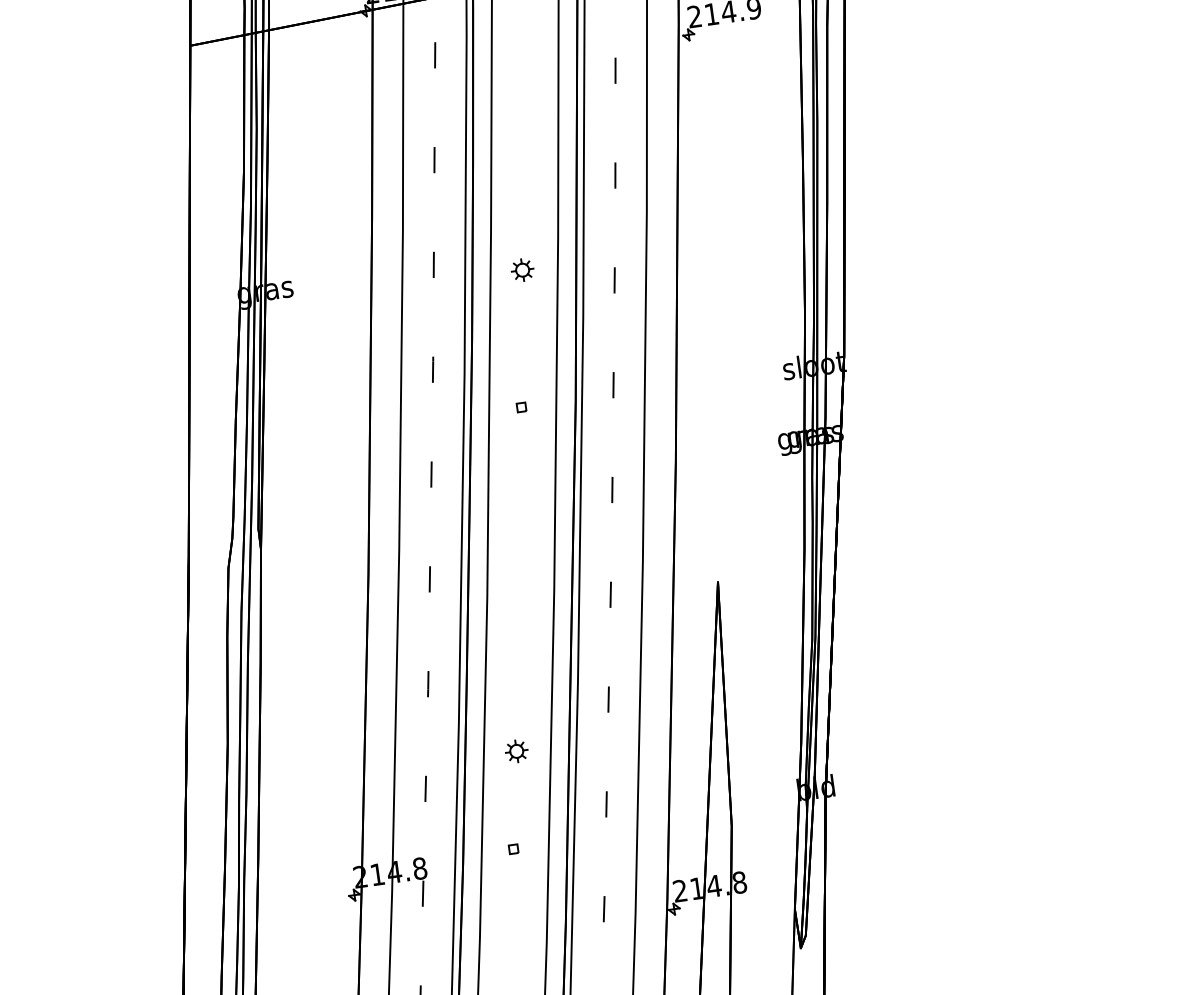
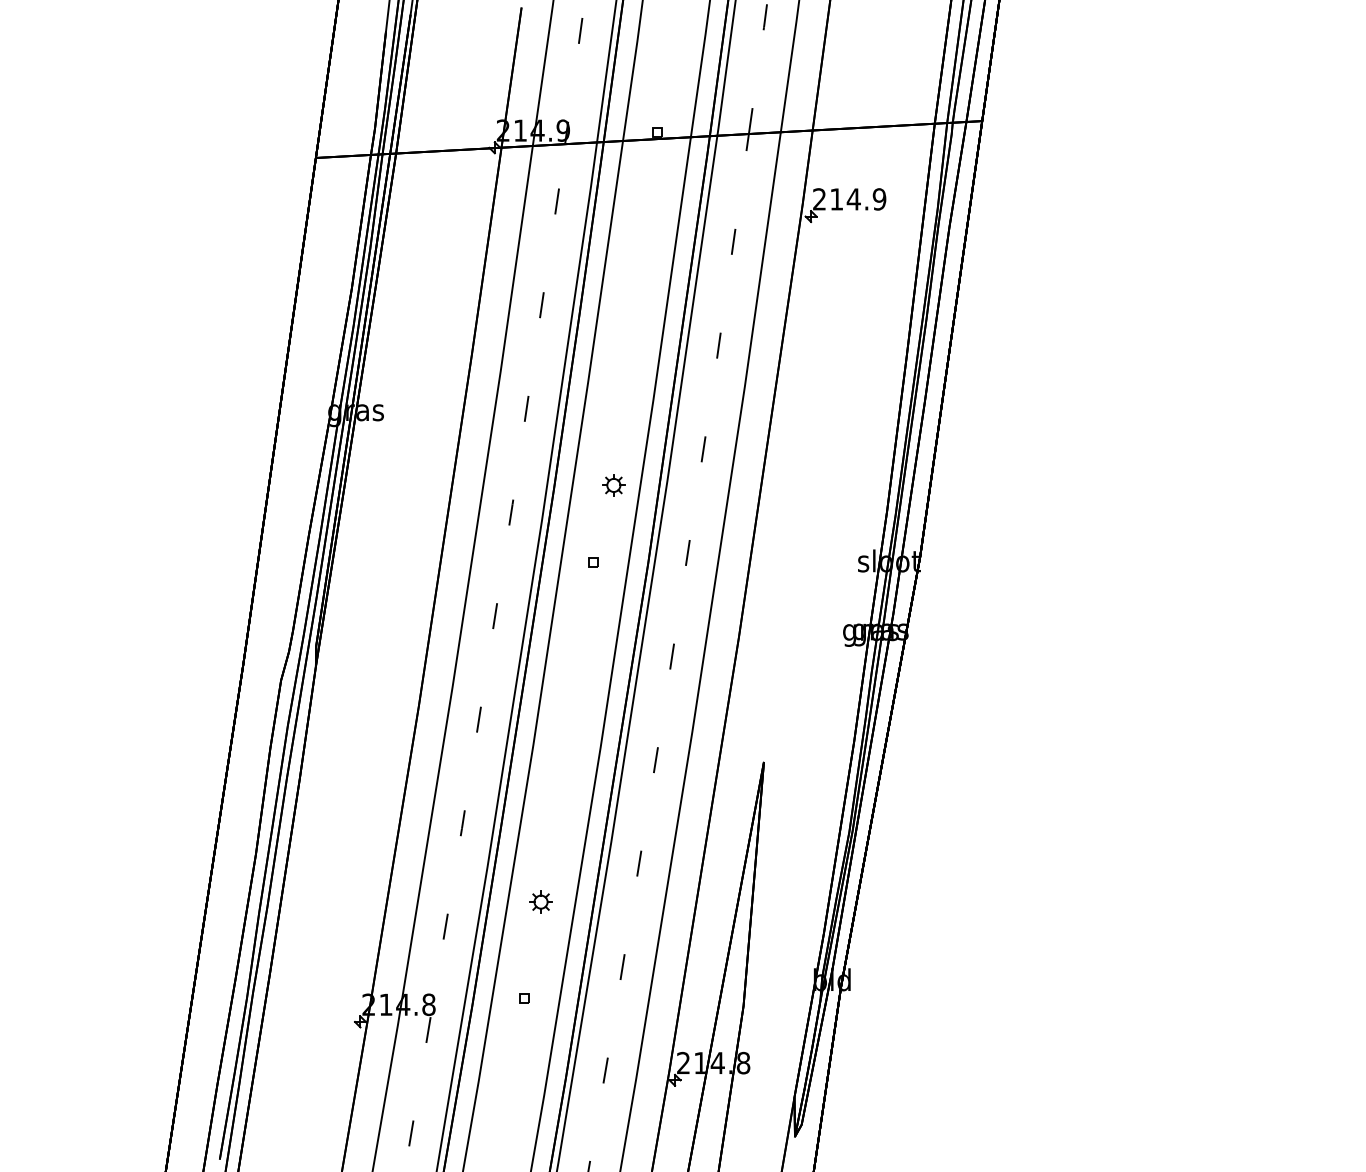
part: (522, 270) -> (613, 485), moved

